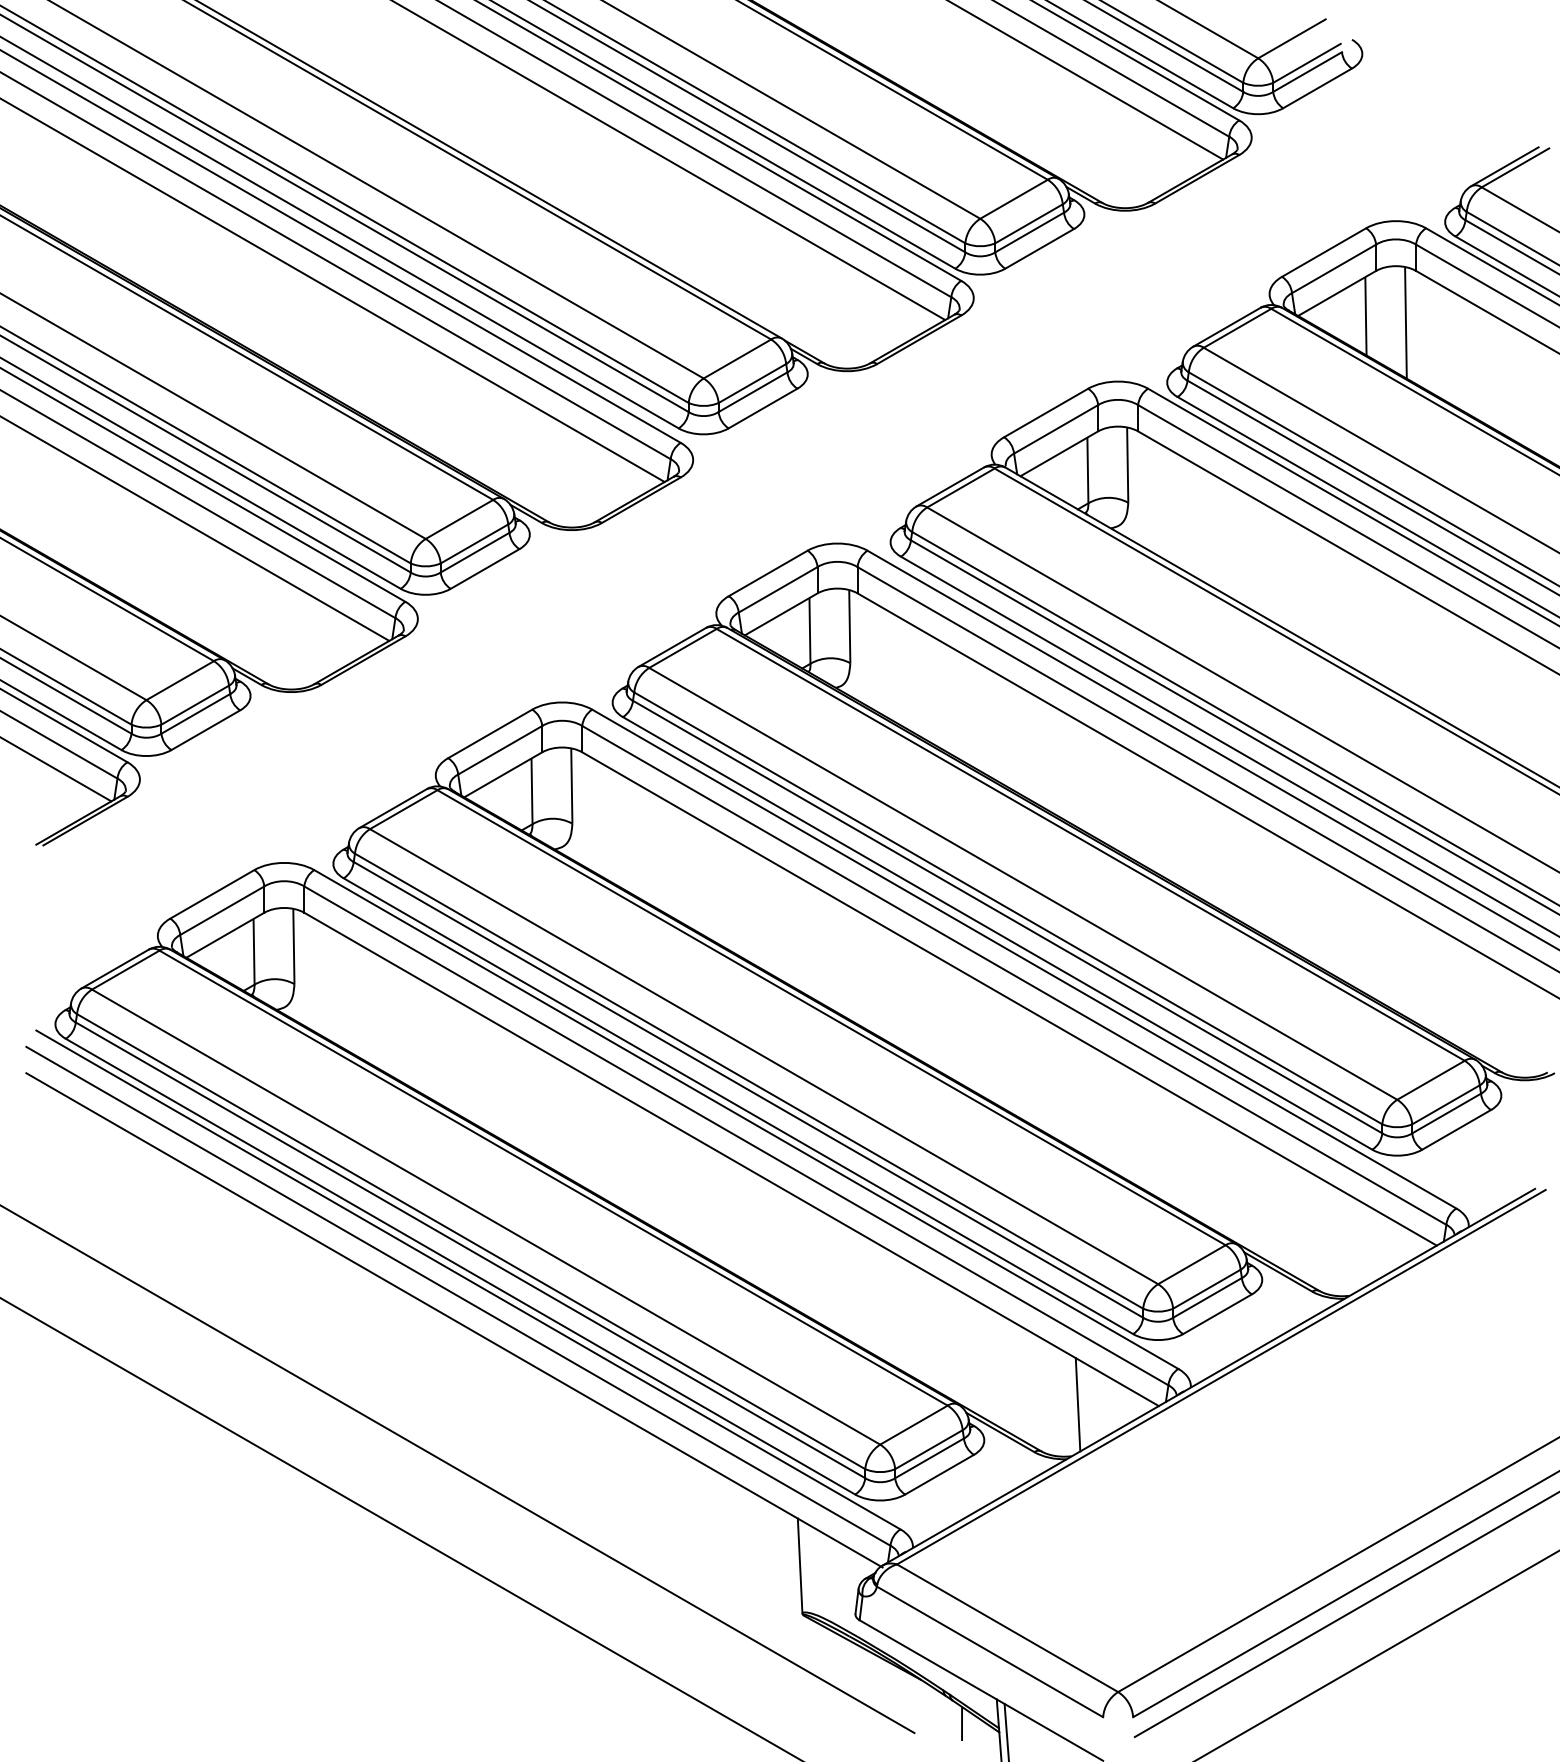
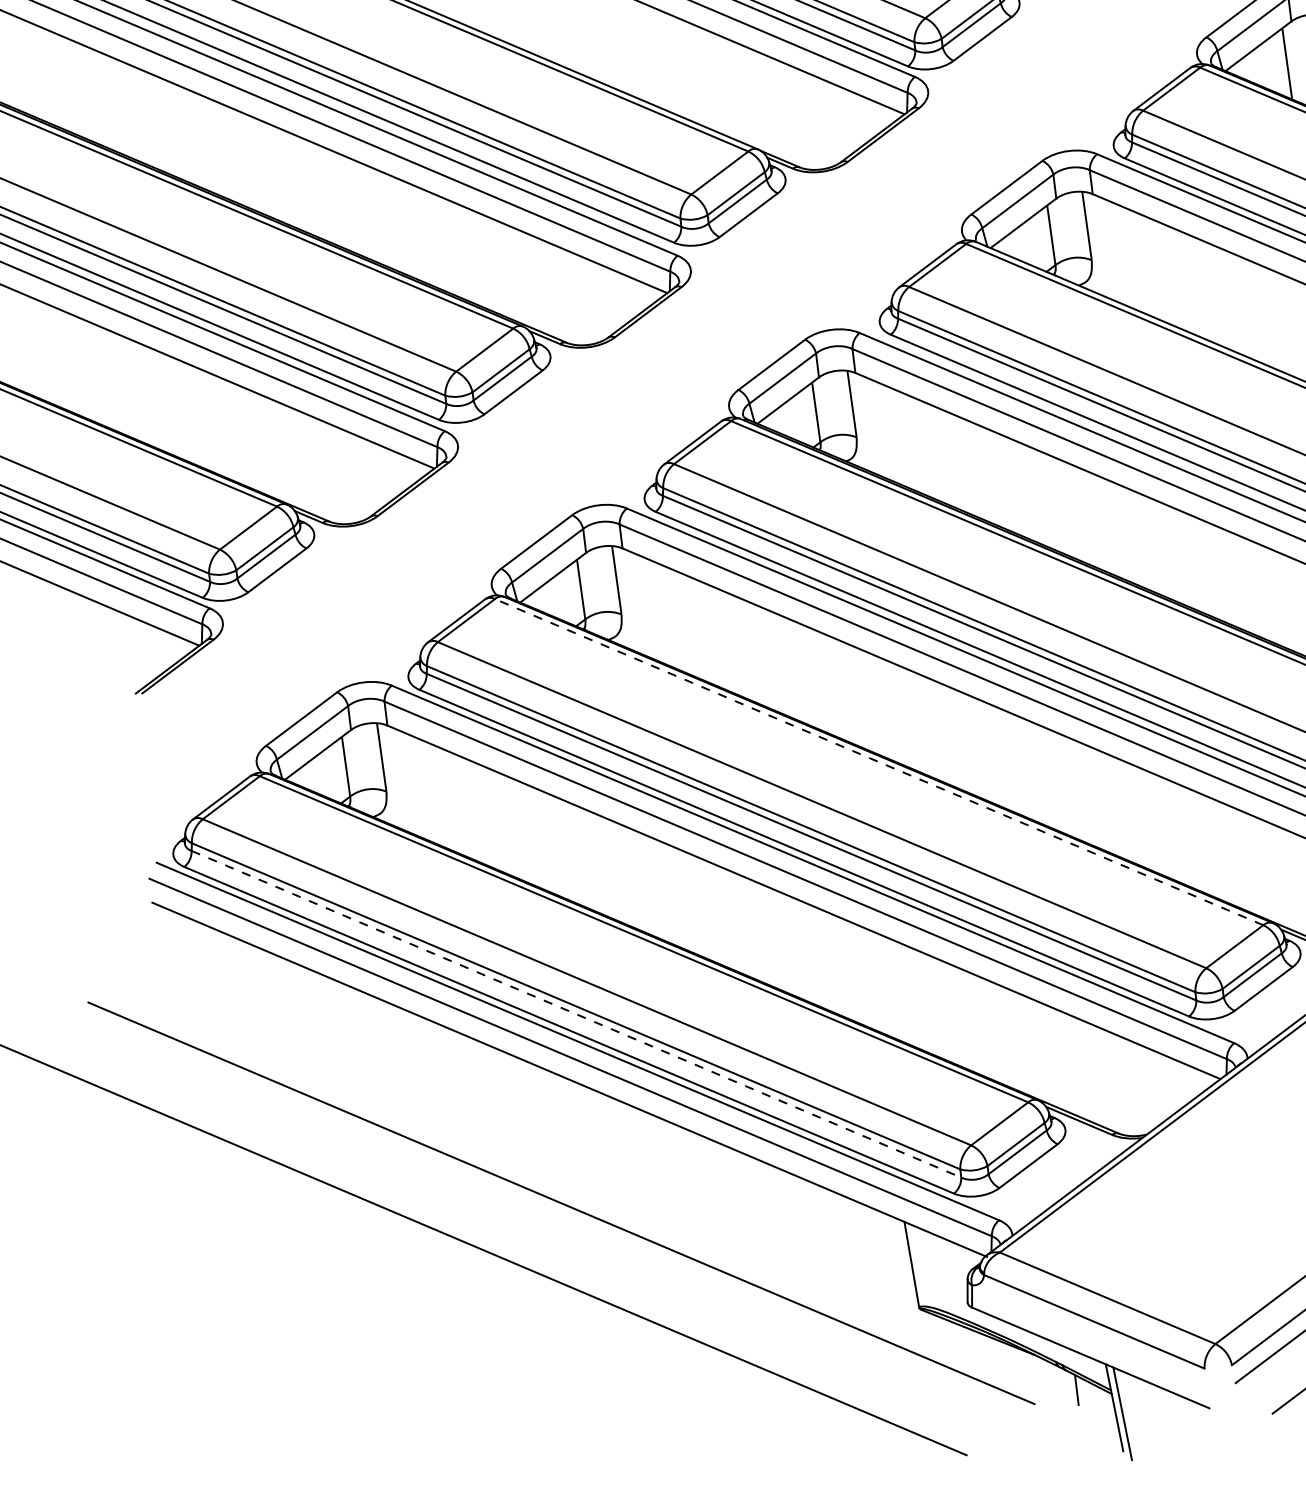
line: (831, 1017) -> (879, 761), solid -> dashed
line: (470, 1250) -> (576, 1014), solid -> dashed
line: (1077, 1404) -> (1146, 1086), removed

